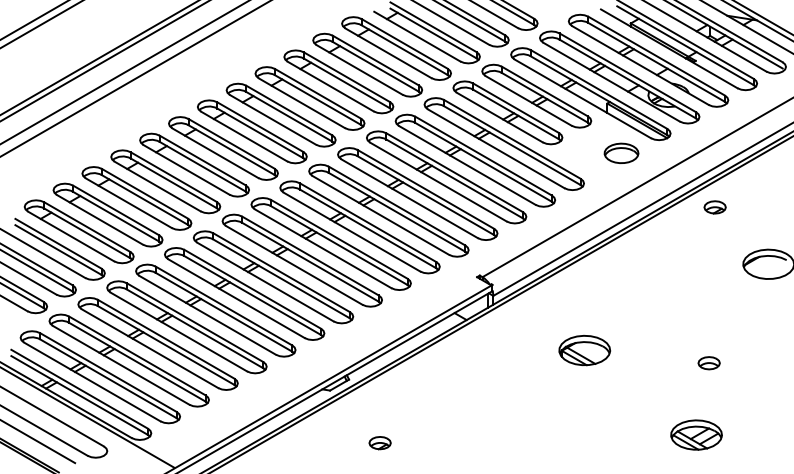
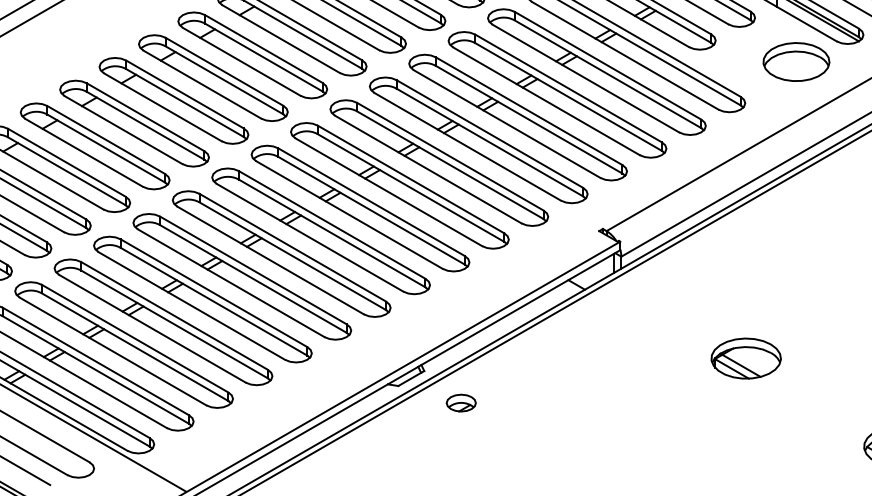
part: (621, 153) -> (796, 62), size x1.43
part: (584, 350) -> (745, 358), moved
part: (379, 443) -> (460, 403), moved

